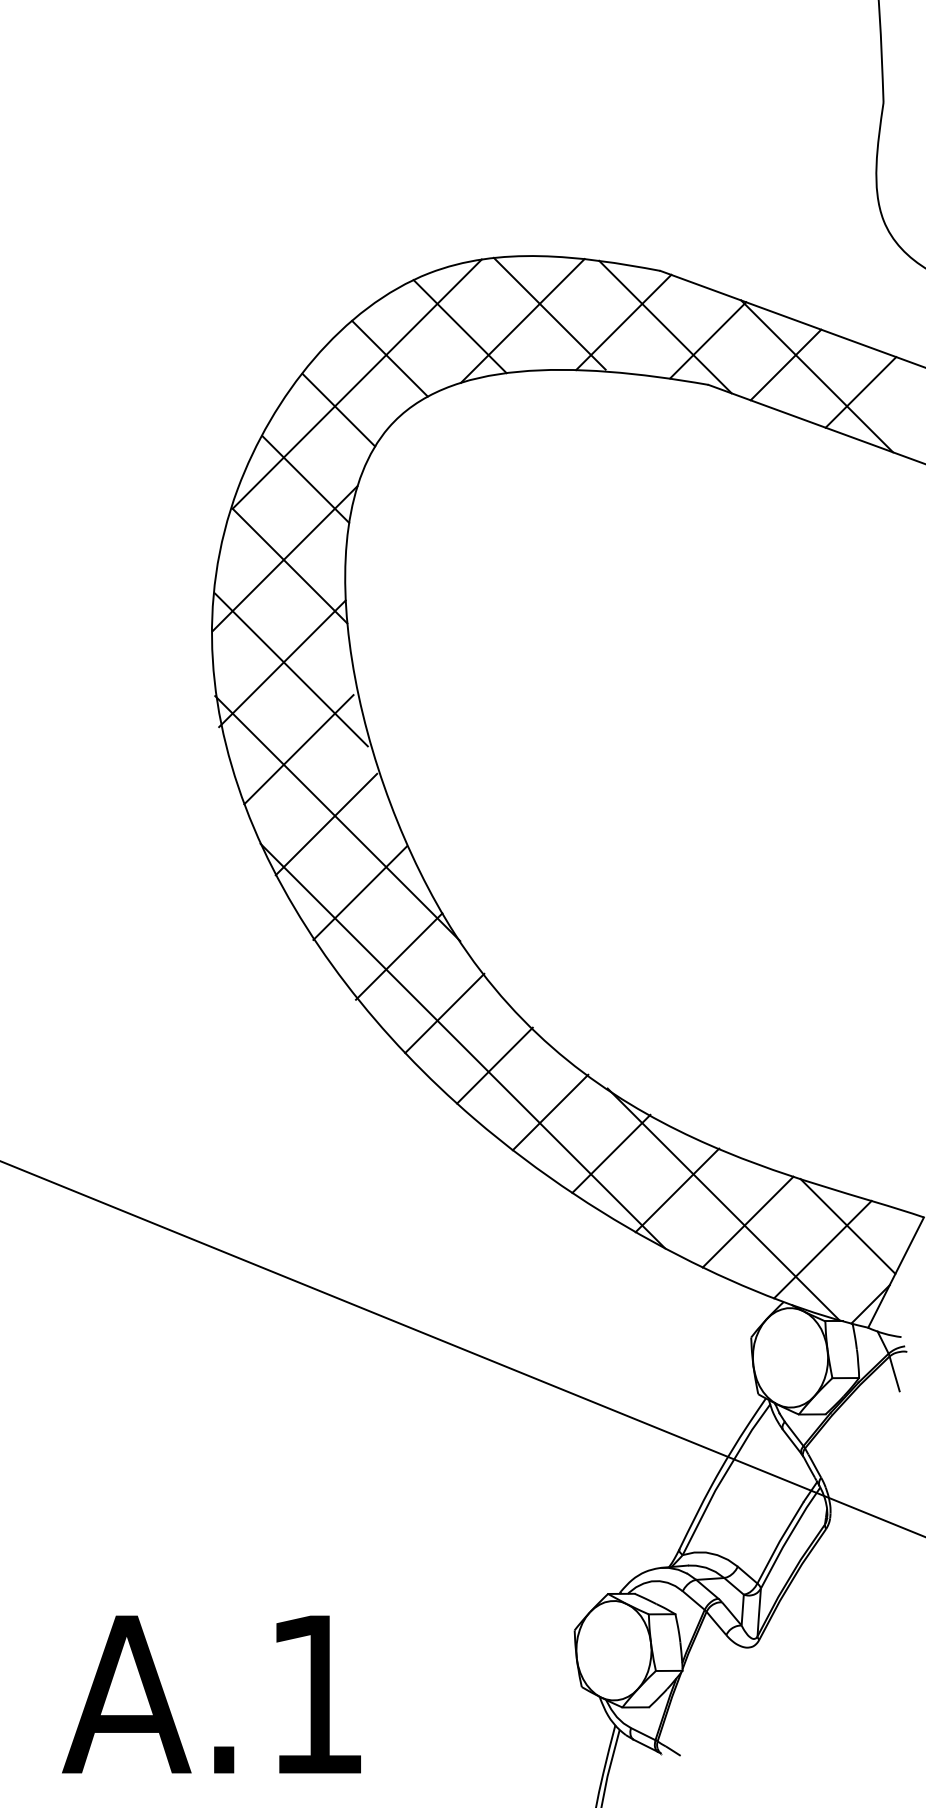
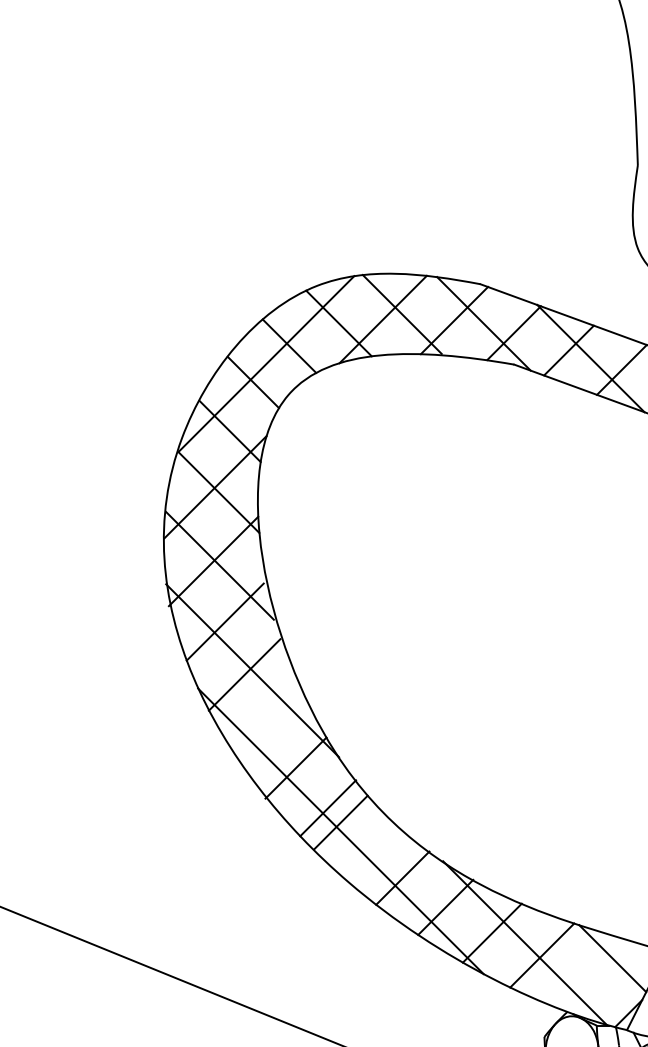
line: (359, 892) -> (267, 722), removed
line: (494, 1065) -> (340, 822), moved
line: (822, 1249) -> (594, 974), removed

